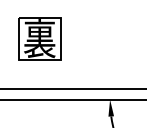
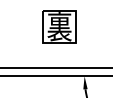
part: (39, 38) -> (59, 26), moved

